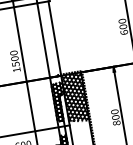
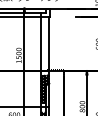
hatch: (75, 98) -> (56, 88), removed

